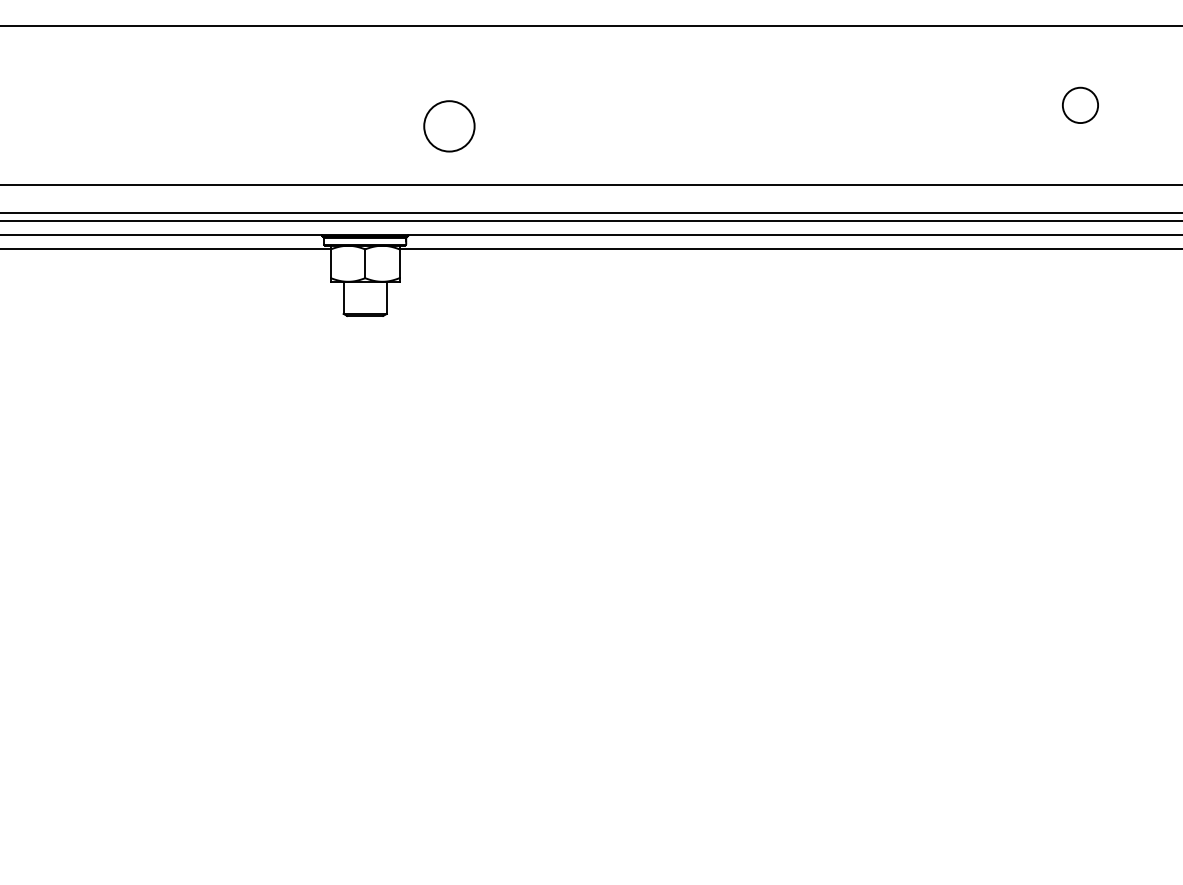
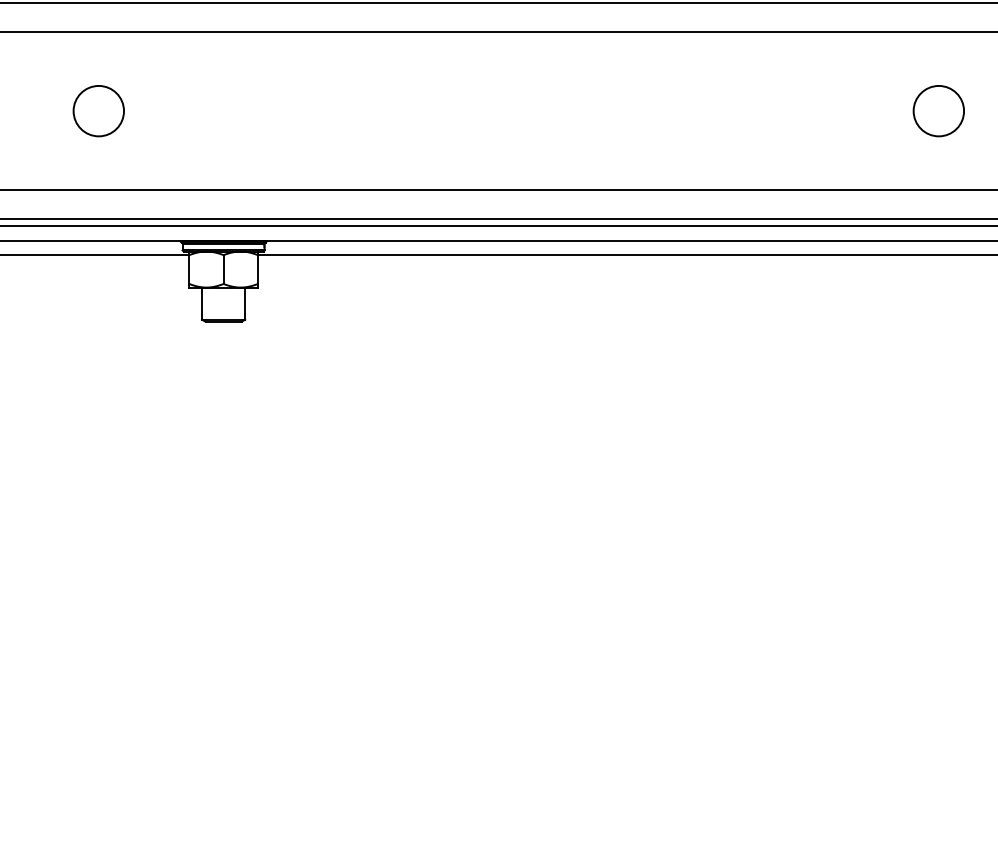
circle: (1080, 105) -> (938, 111), size x1.43
circle: (449, 126) -> (98, 111), moved

